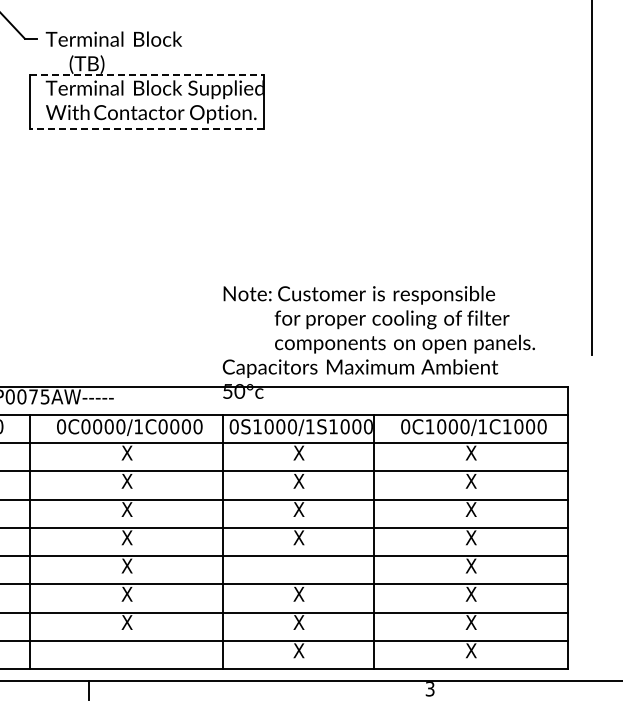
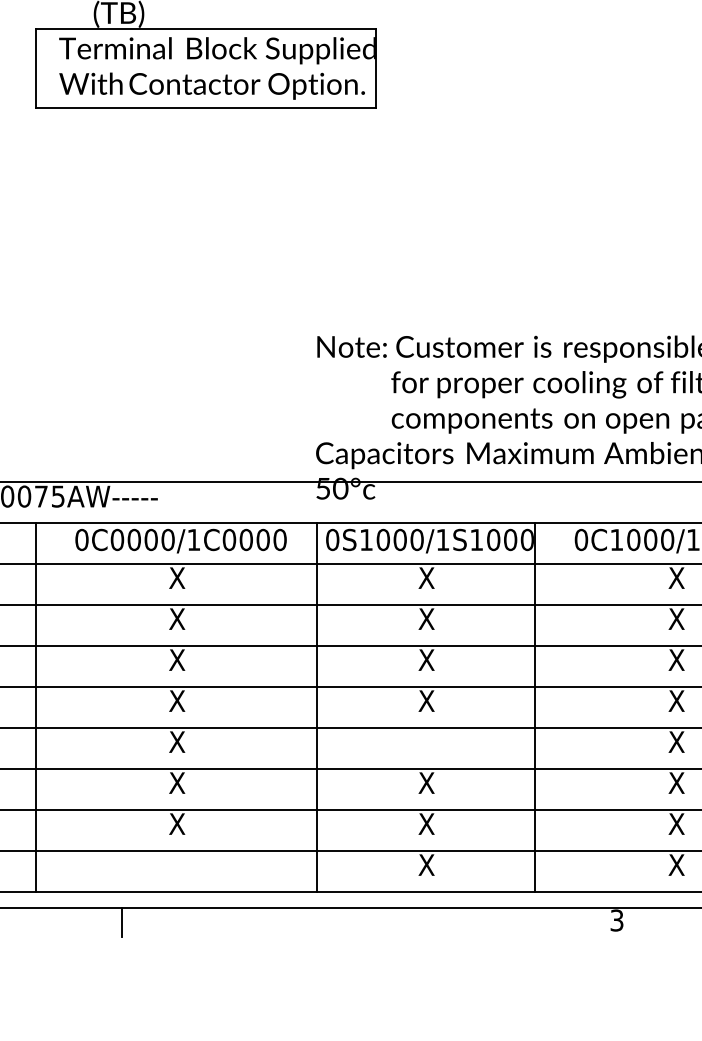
line: (146, 74) -> (205, 28), dashed -> solid
line: (146, 129) -> (205, 108), dashed -> solid

